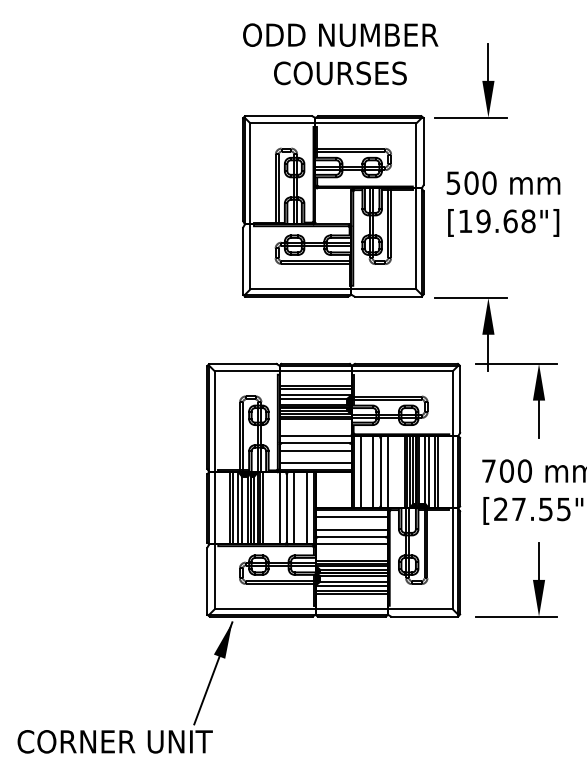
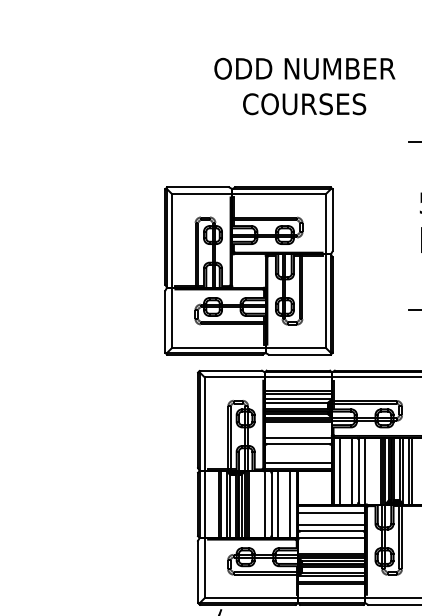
text: (340, 54) -> (304, 86), moved
part: (333, 206) -> (249, 271), moved
line: (315, 450) -> (298, 450), removed

